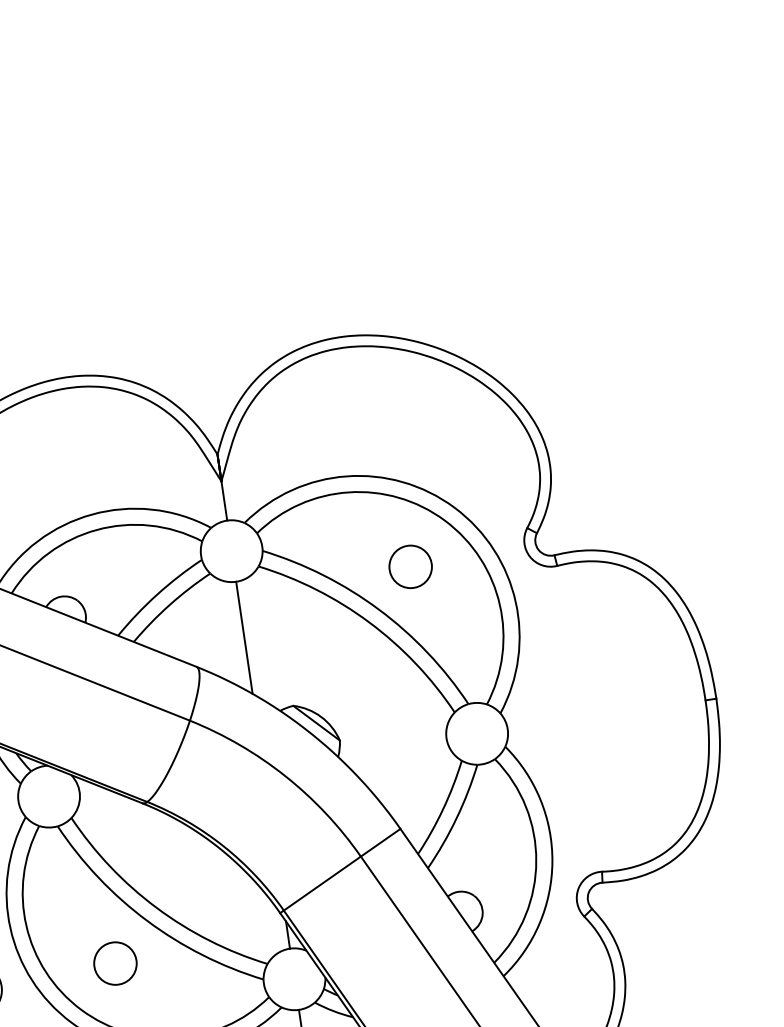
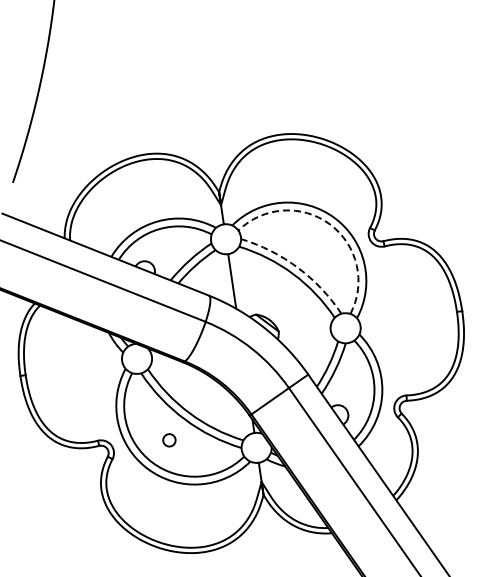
arc: (446, 520) -> (330, 224), solid -> dashed
circle: (411, 566) -> (313, 246), removed
arc: (378, 609) -> (297, 267), solid -> dashed
circle: (115, 964) -> (169, 440), size x0.6

